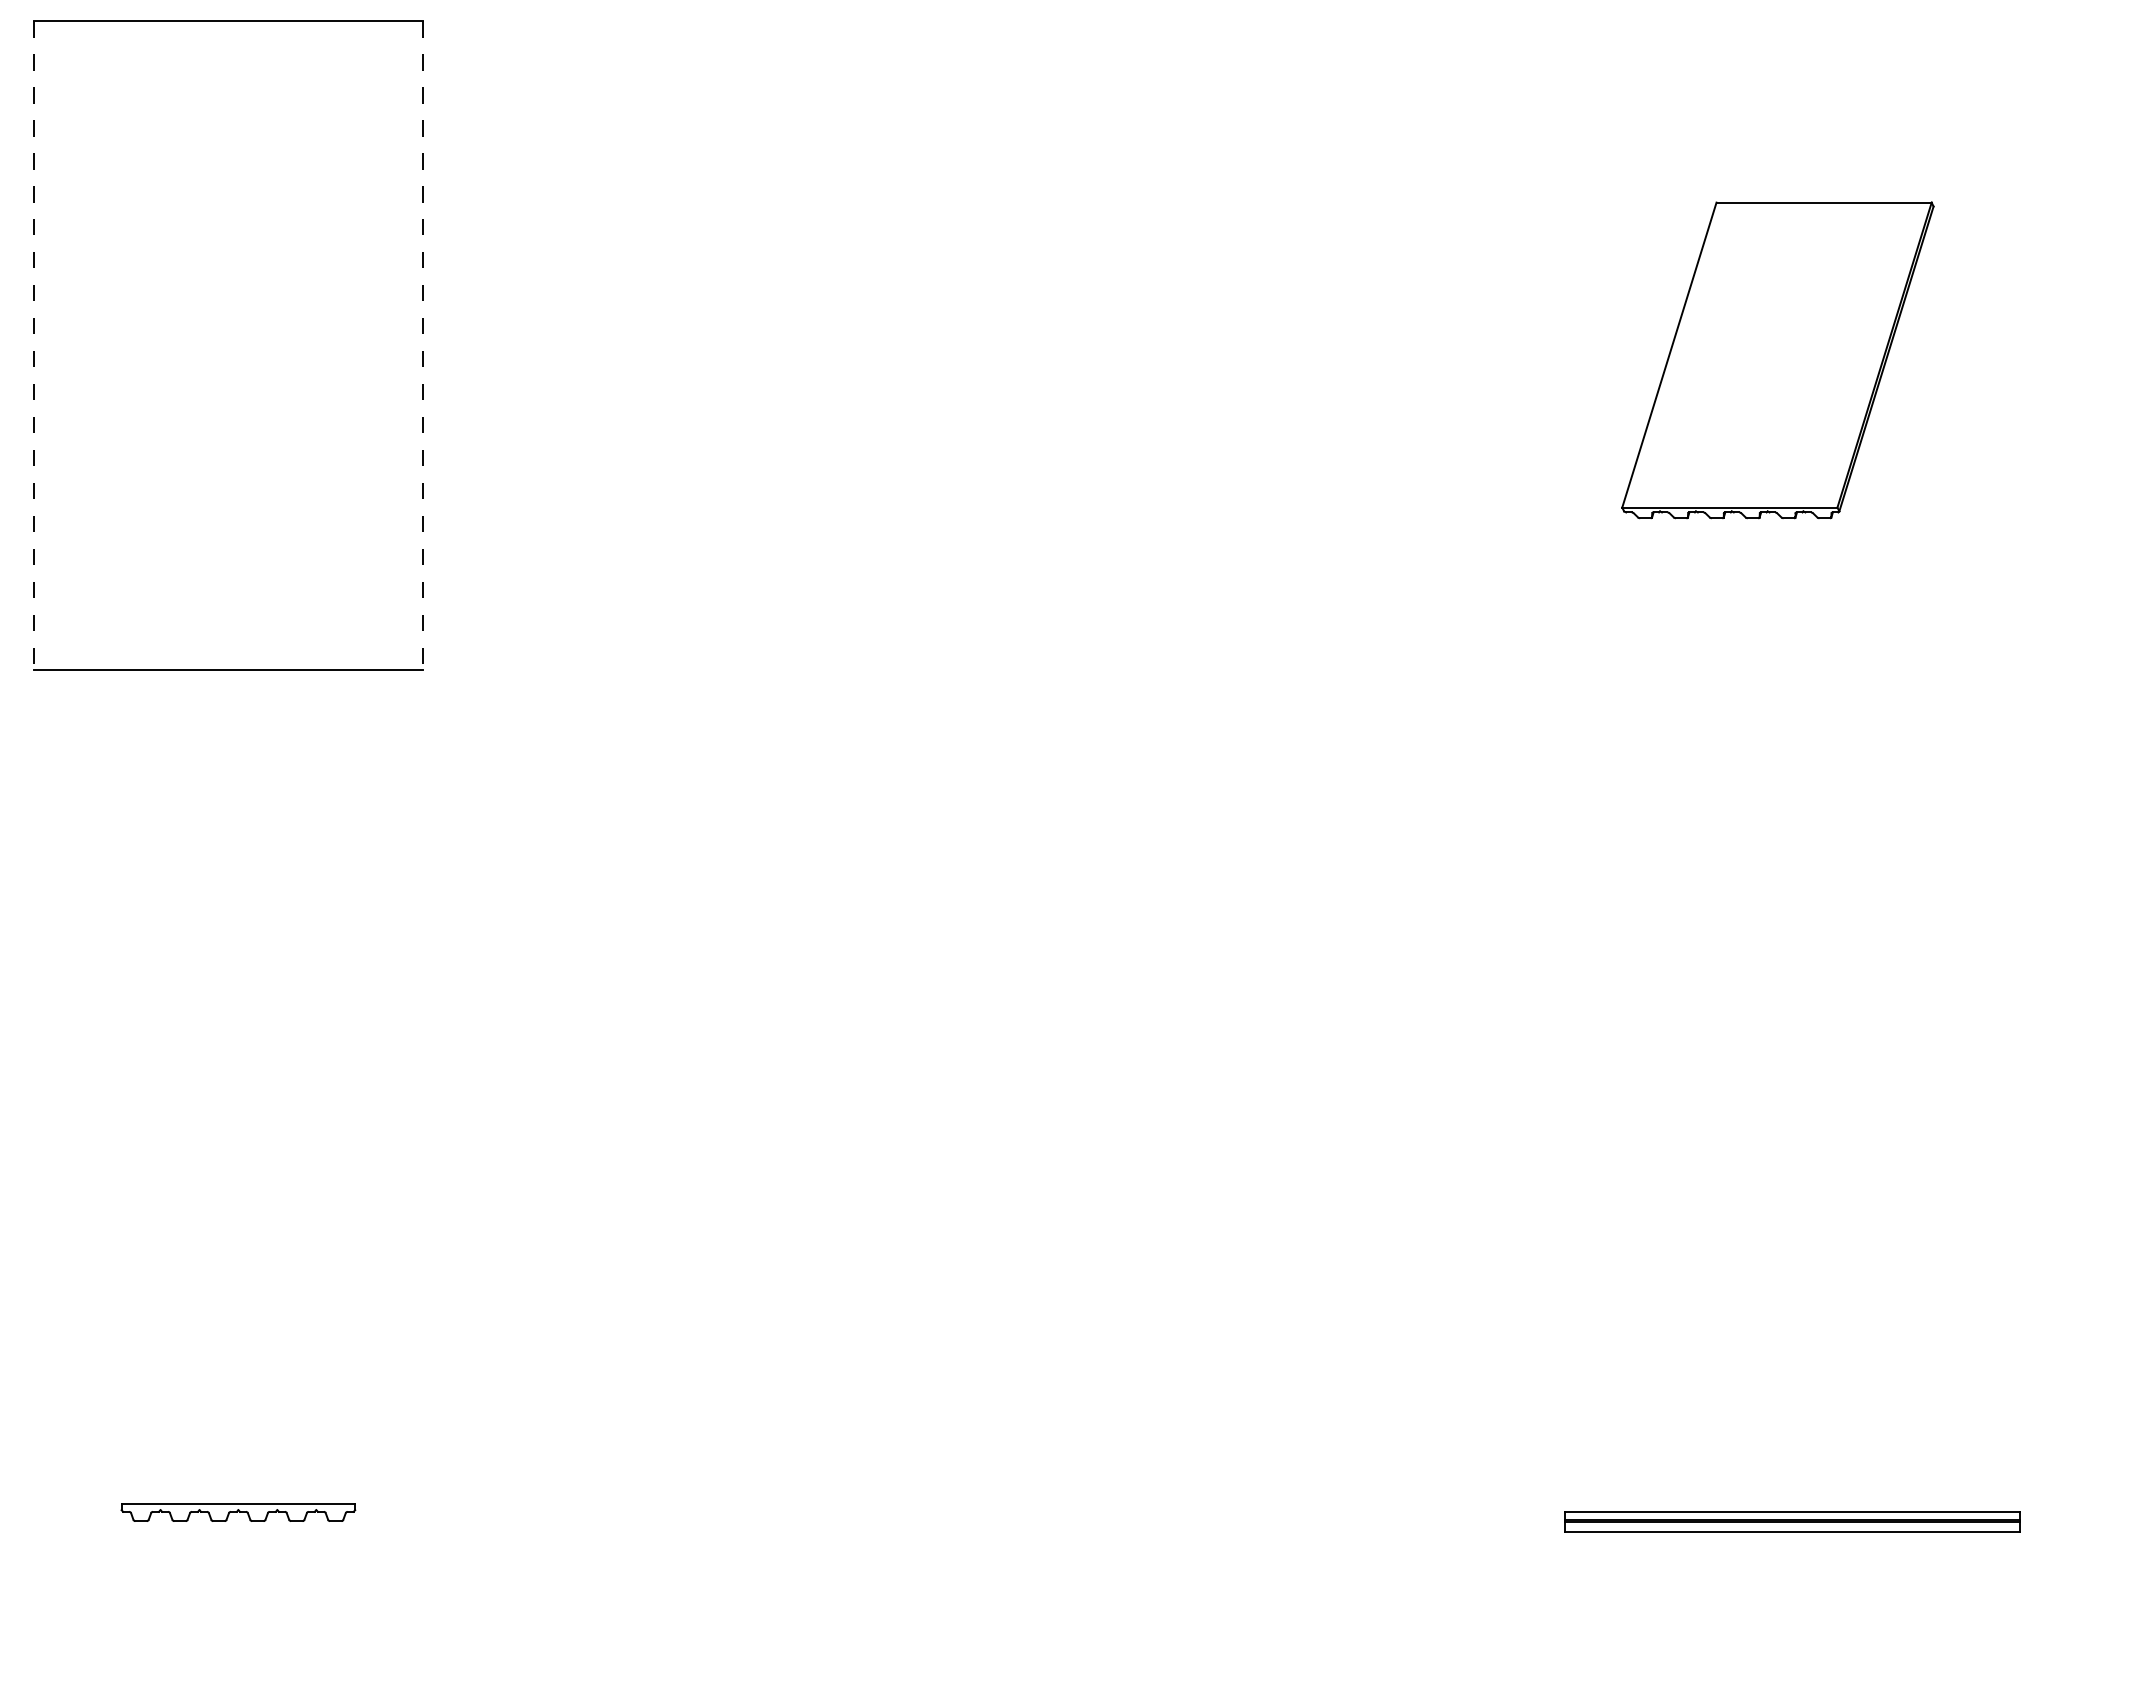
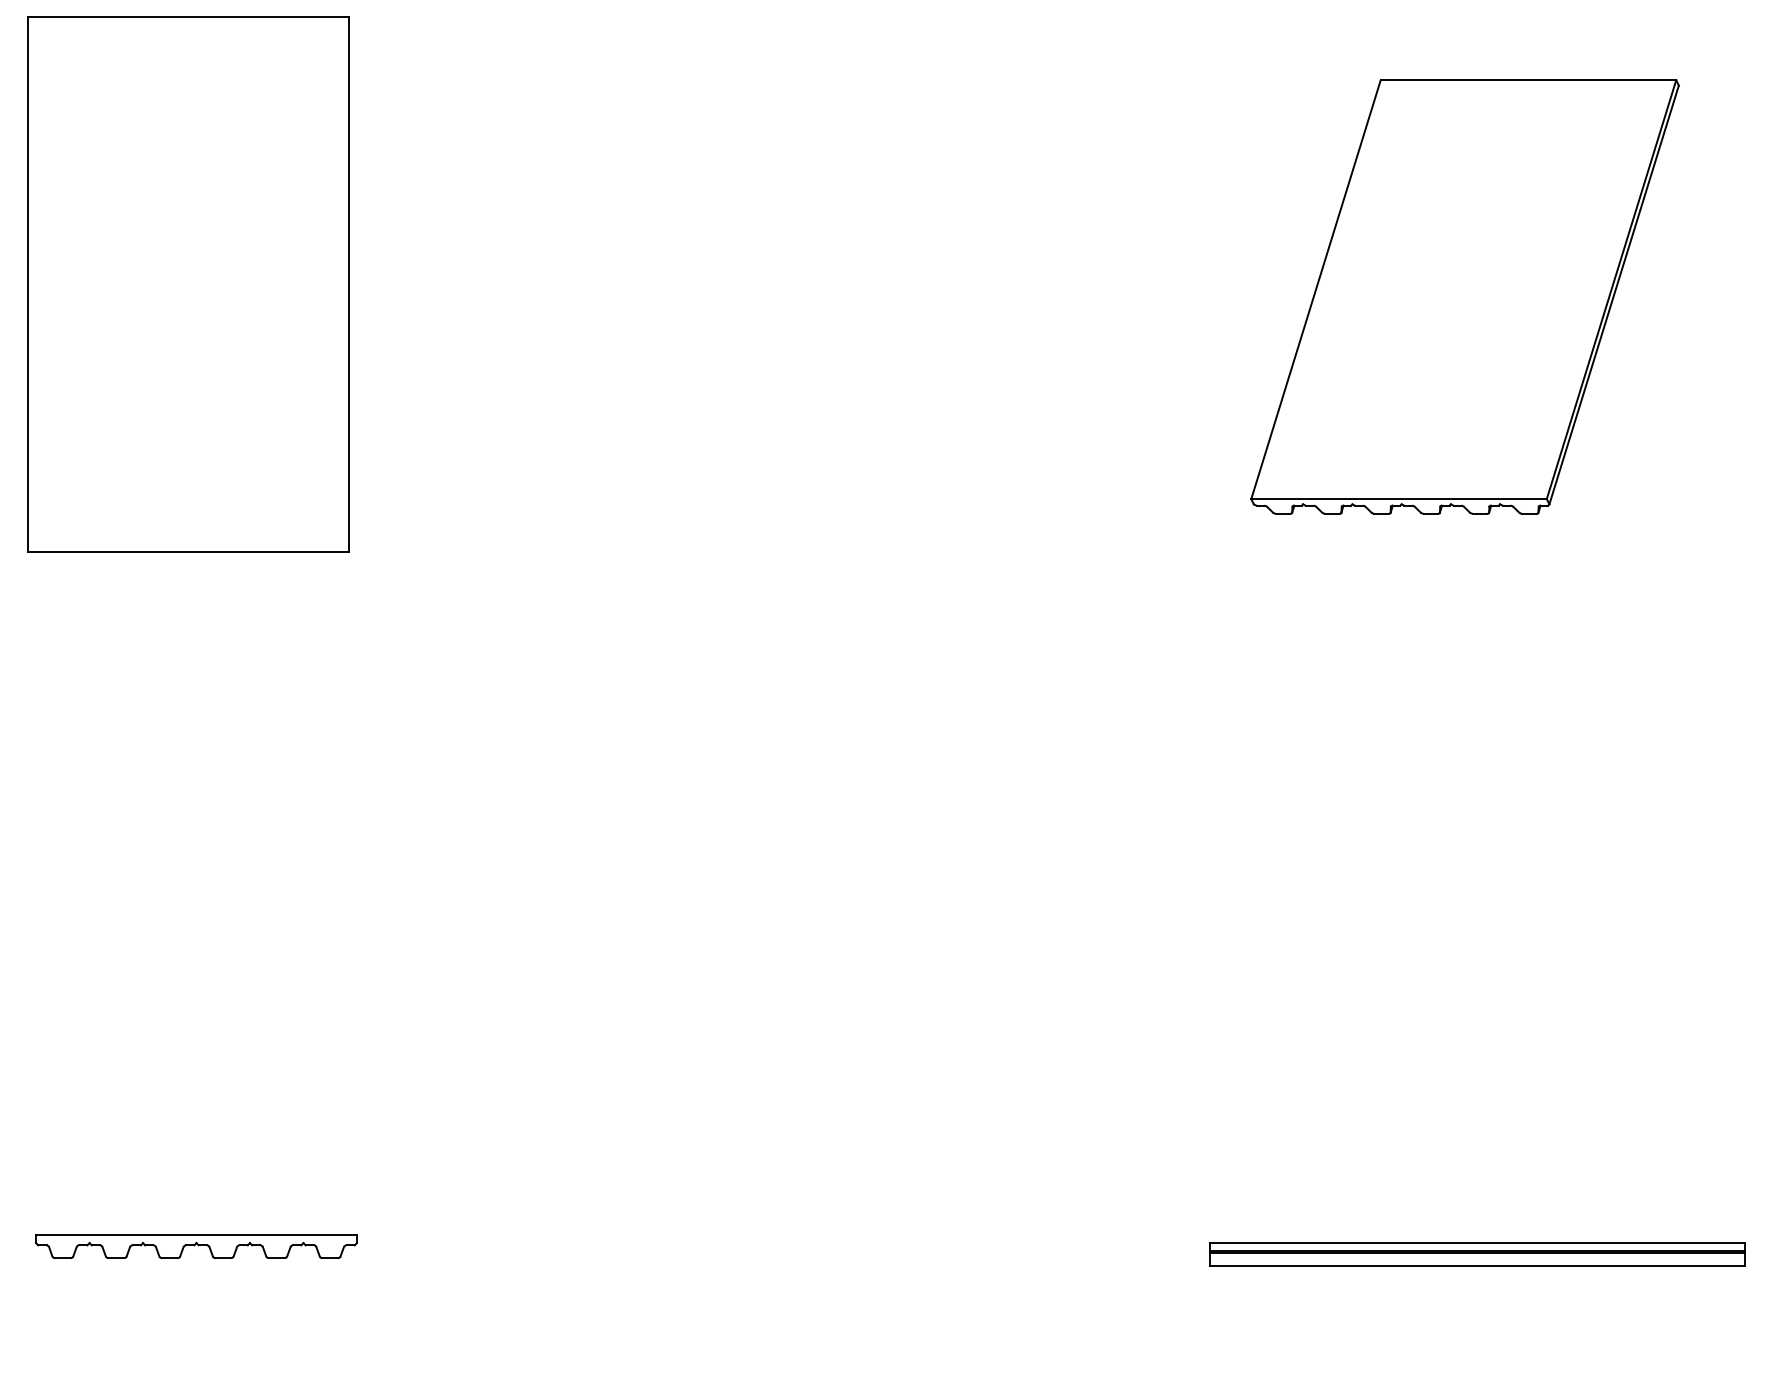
line: (33, 346) -> (27, 285), dashed -> solid
line: (423, 346) -> (349, 285), dashed -> solid
part: (1777, 360) -> (1464, 297), size x1.67
part: (238, 1512) -> (196, 1246), size x1.67
part: (1792, 1522) -> (1477, 1254), size x1.43

